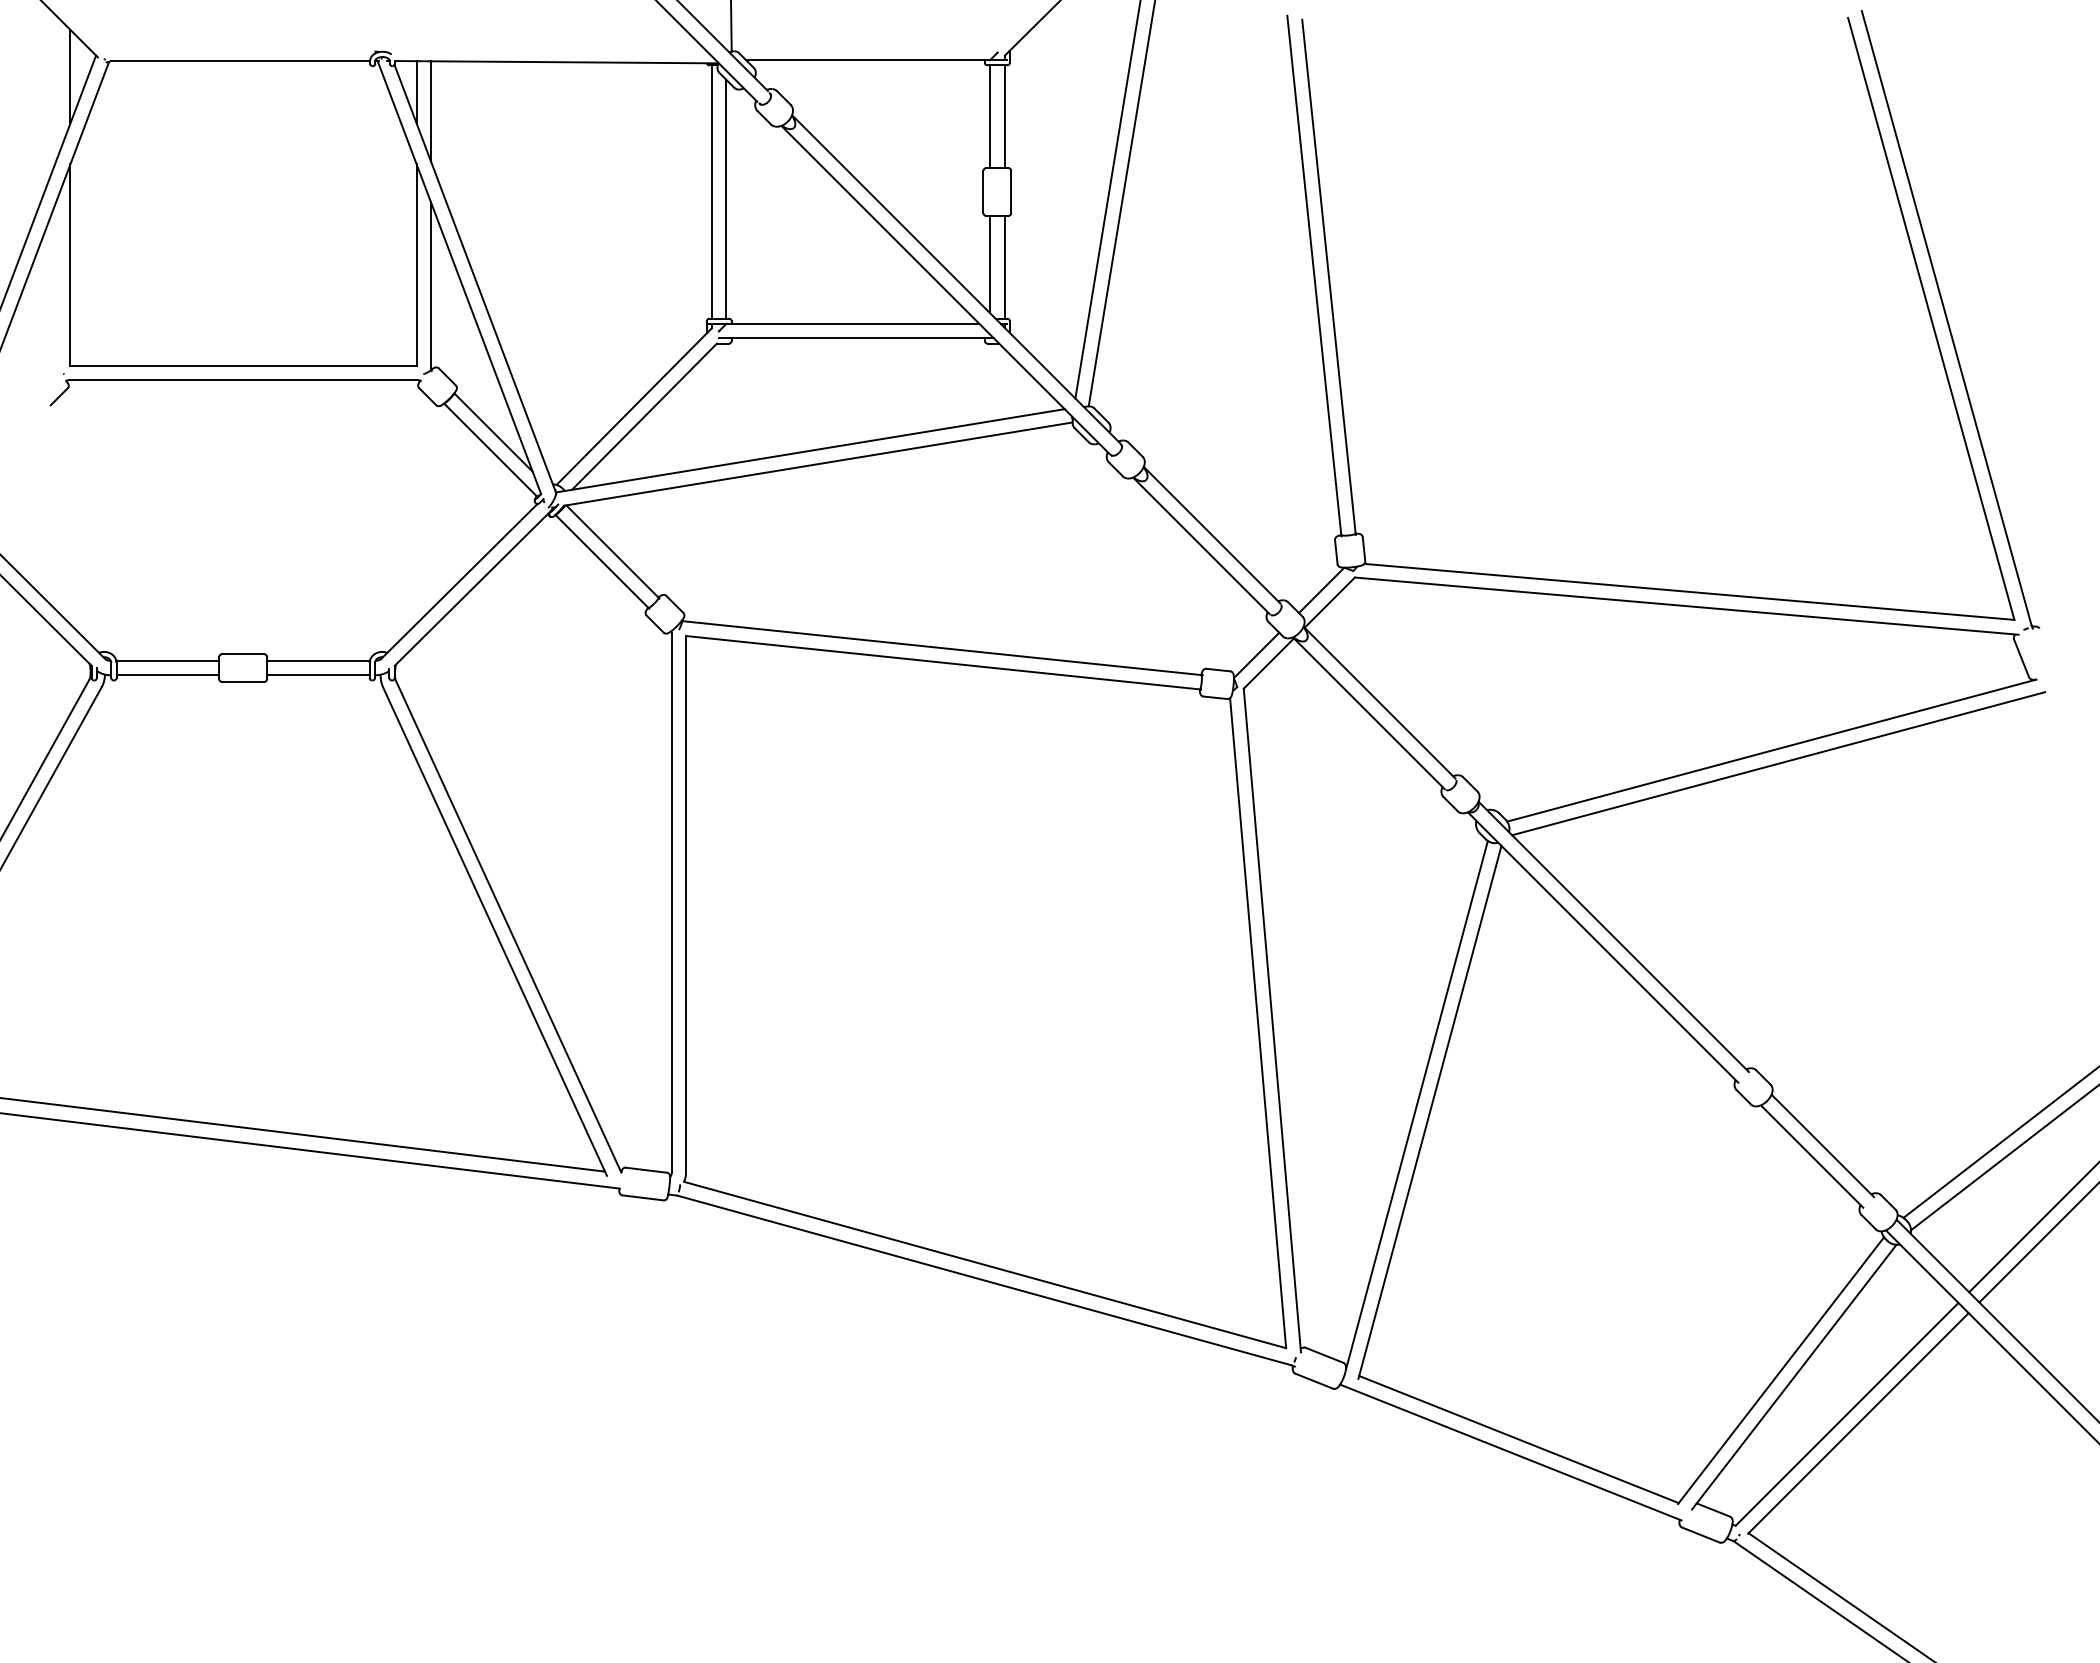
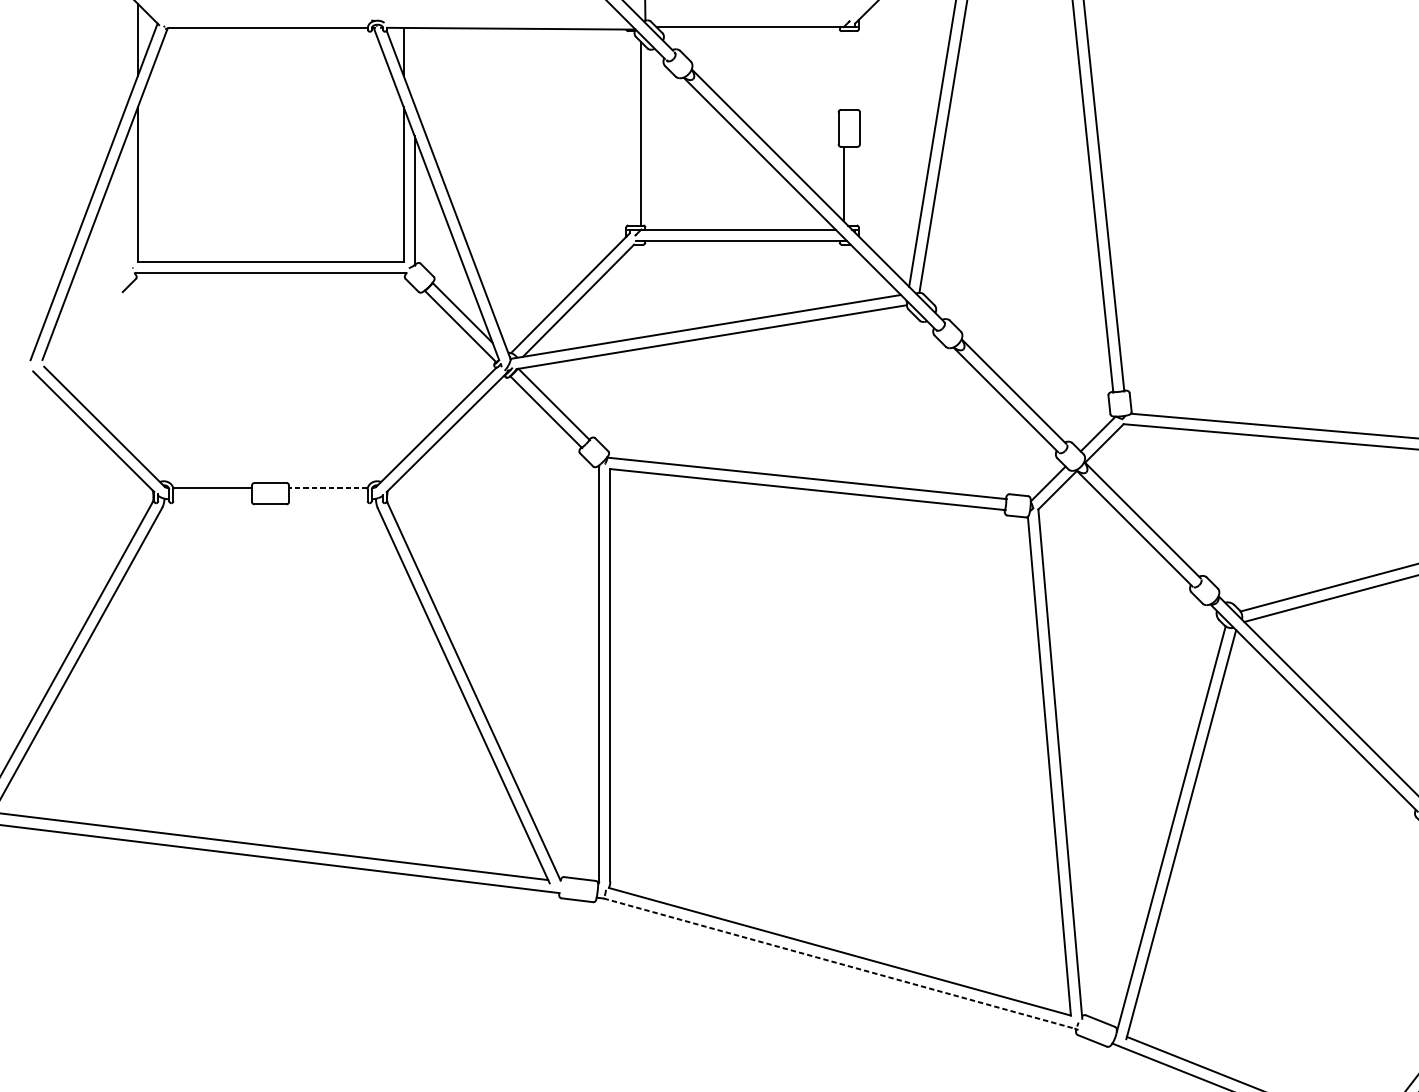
line: (431, 111) -> (415, 66), removed
line: (990, 116) -> (844, 70), removed
line: (1004, 116) -> (854, 70), removed
line: (712, 191) -> (630, 127), removed
line: (1004, 267) -> (854, 186), removed
line: (318, 660) -> (328, 487), solid -> dashed
line: (167, 675) -> (212, 499), removed
line: (318, 675) -> (328, 499), removed
line: (984, 1280) -> (839, 963), solid -> dashed

